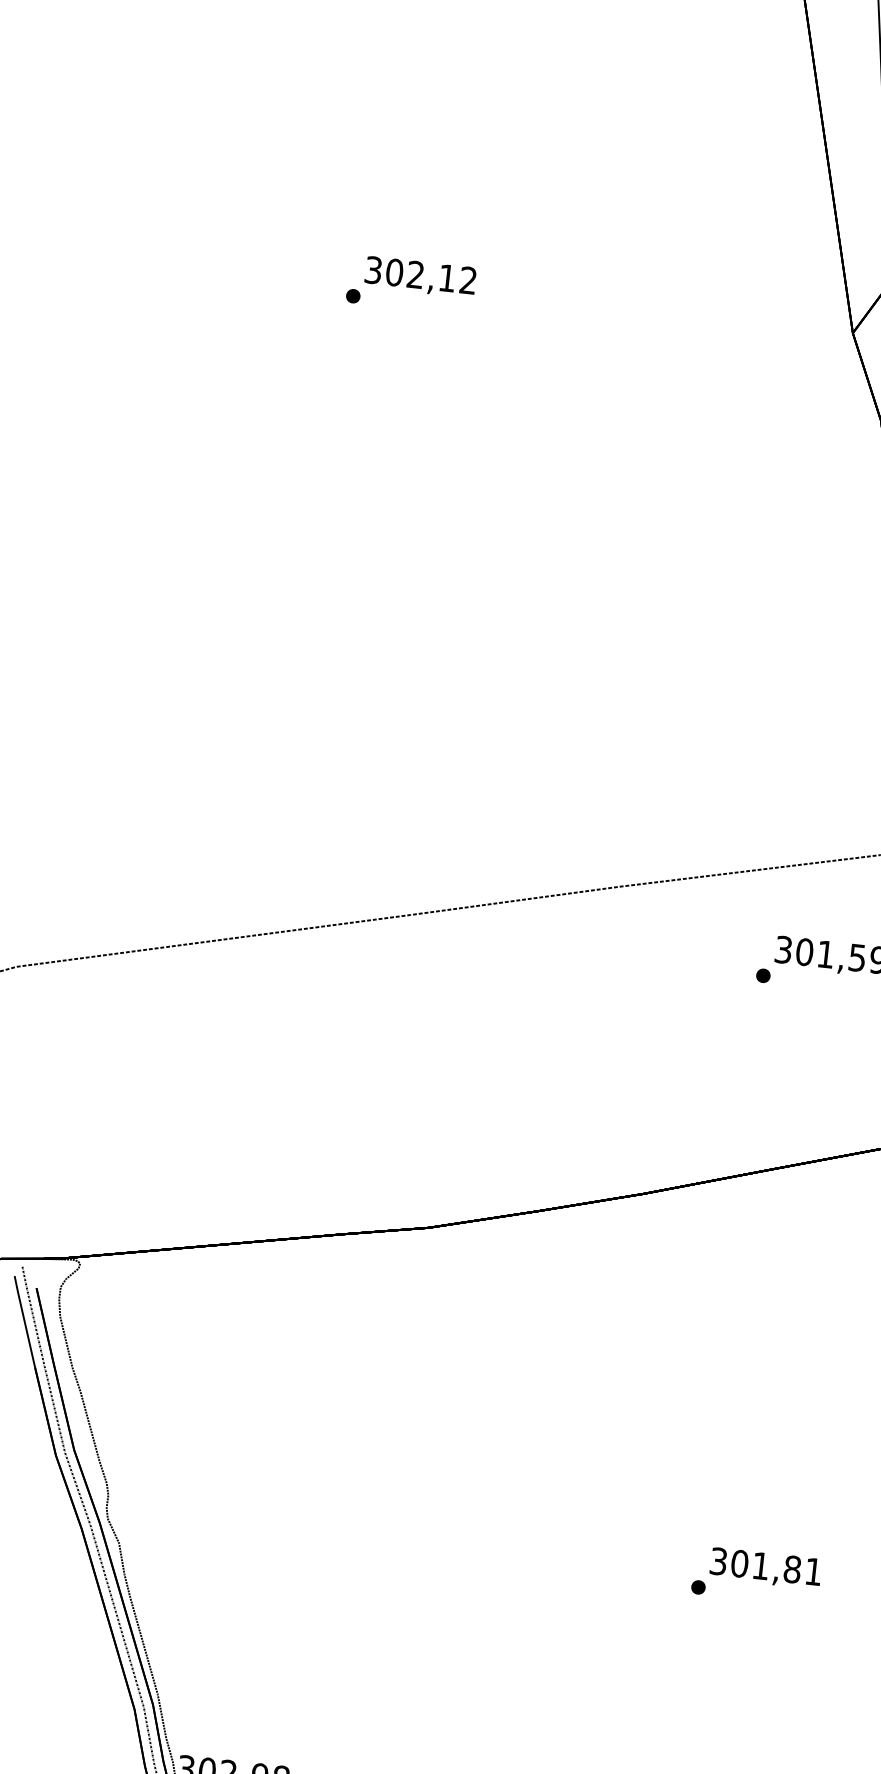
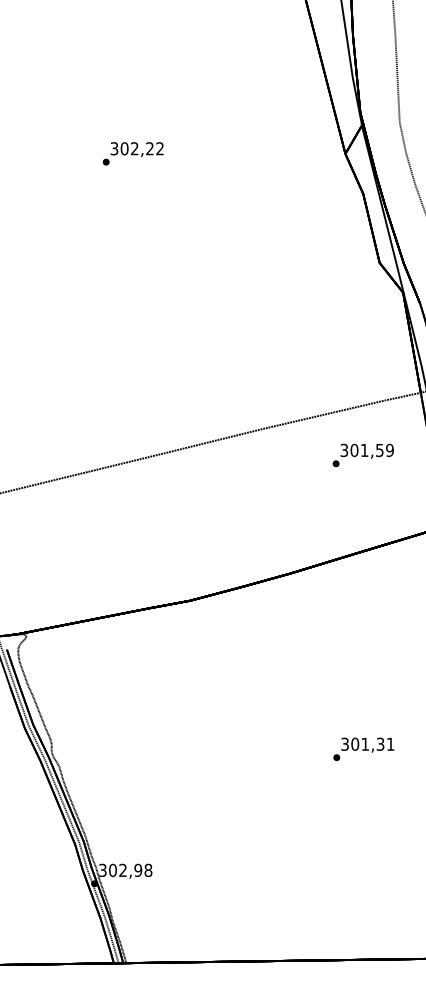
text: (446, 277) -> (149, 148), 302,12 -> 302,22
text: (792, 1567) -> (380, 743), 301,81 -> 301,31

